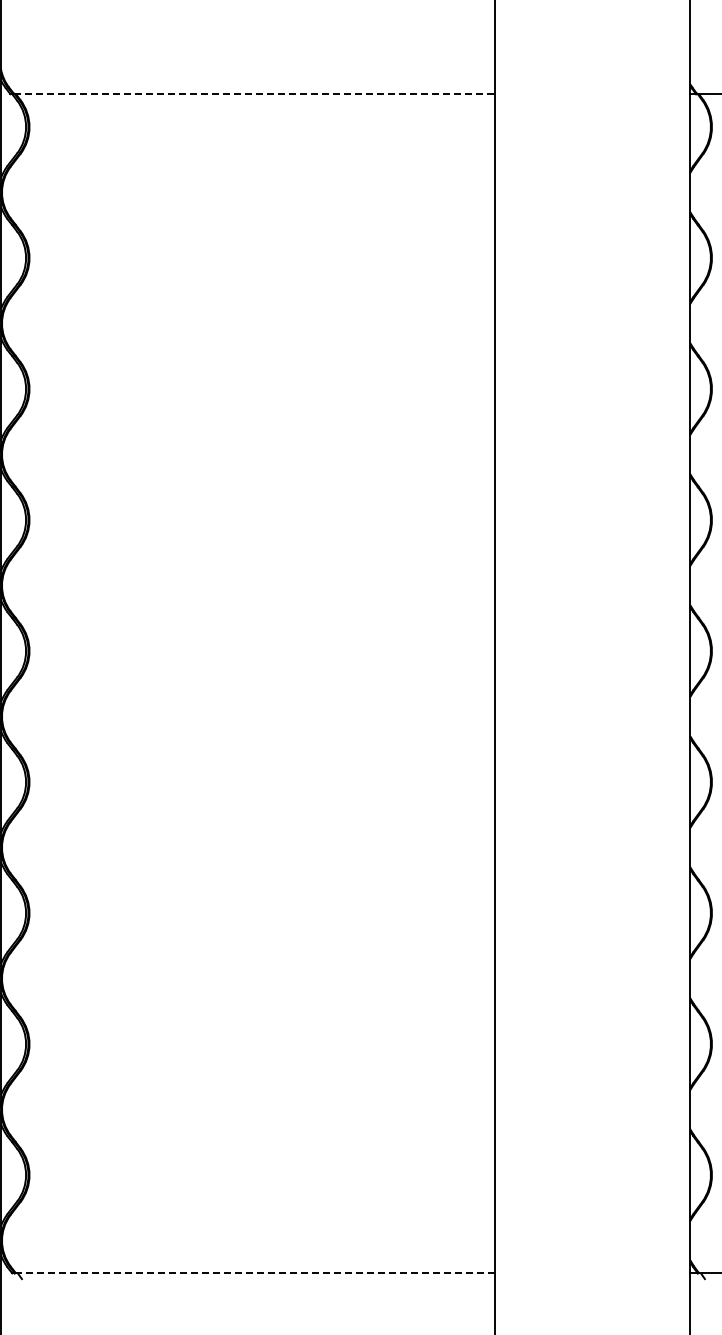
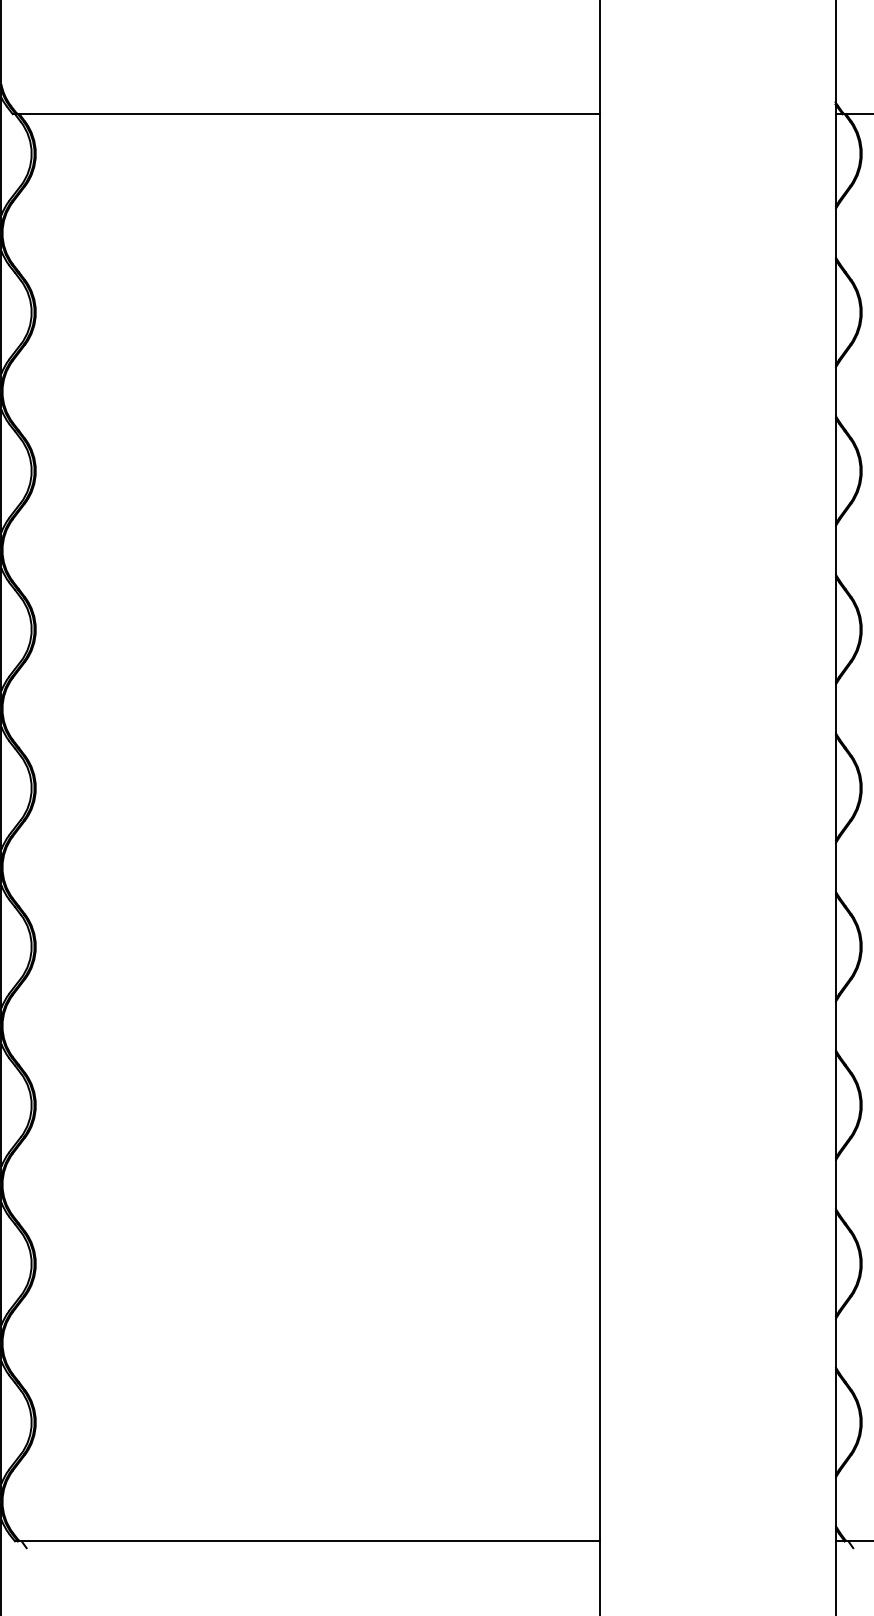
line: (254, 94) -> (308, 114), dashed -> solid
line: (255, 1273) -> (309, 1541), dashed -> solid

